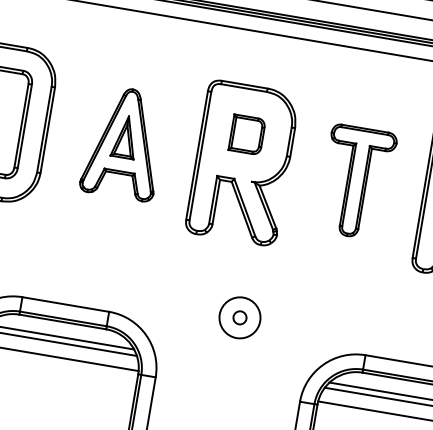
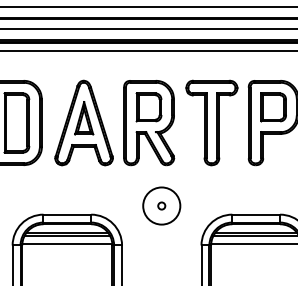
part: (246, 134) -> (148, 107), size x1.43
part: (123, 142) -> (83, 122), size x1.43
part: (356, 181) -> (211, 122), size x1.43
circle: (239, 316) -> (161, 205), size x1.67

